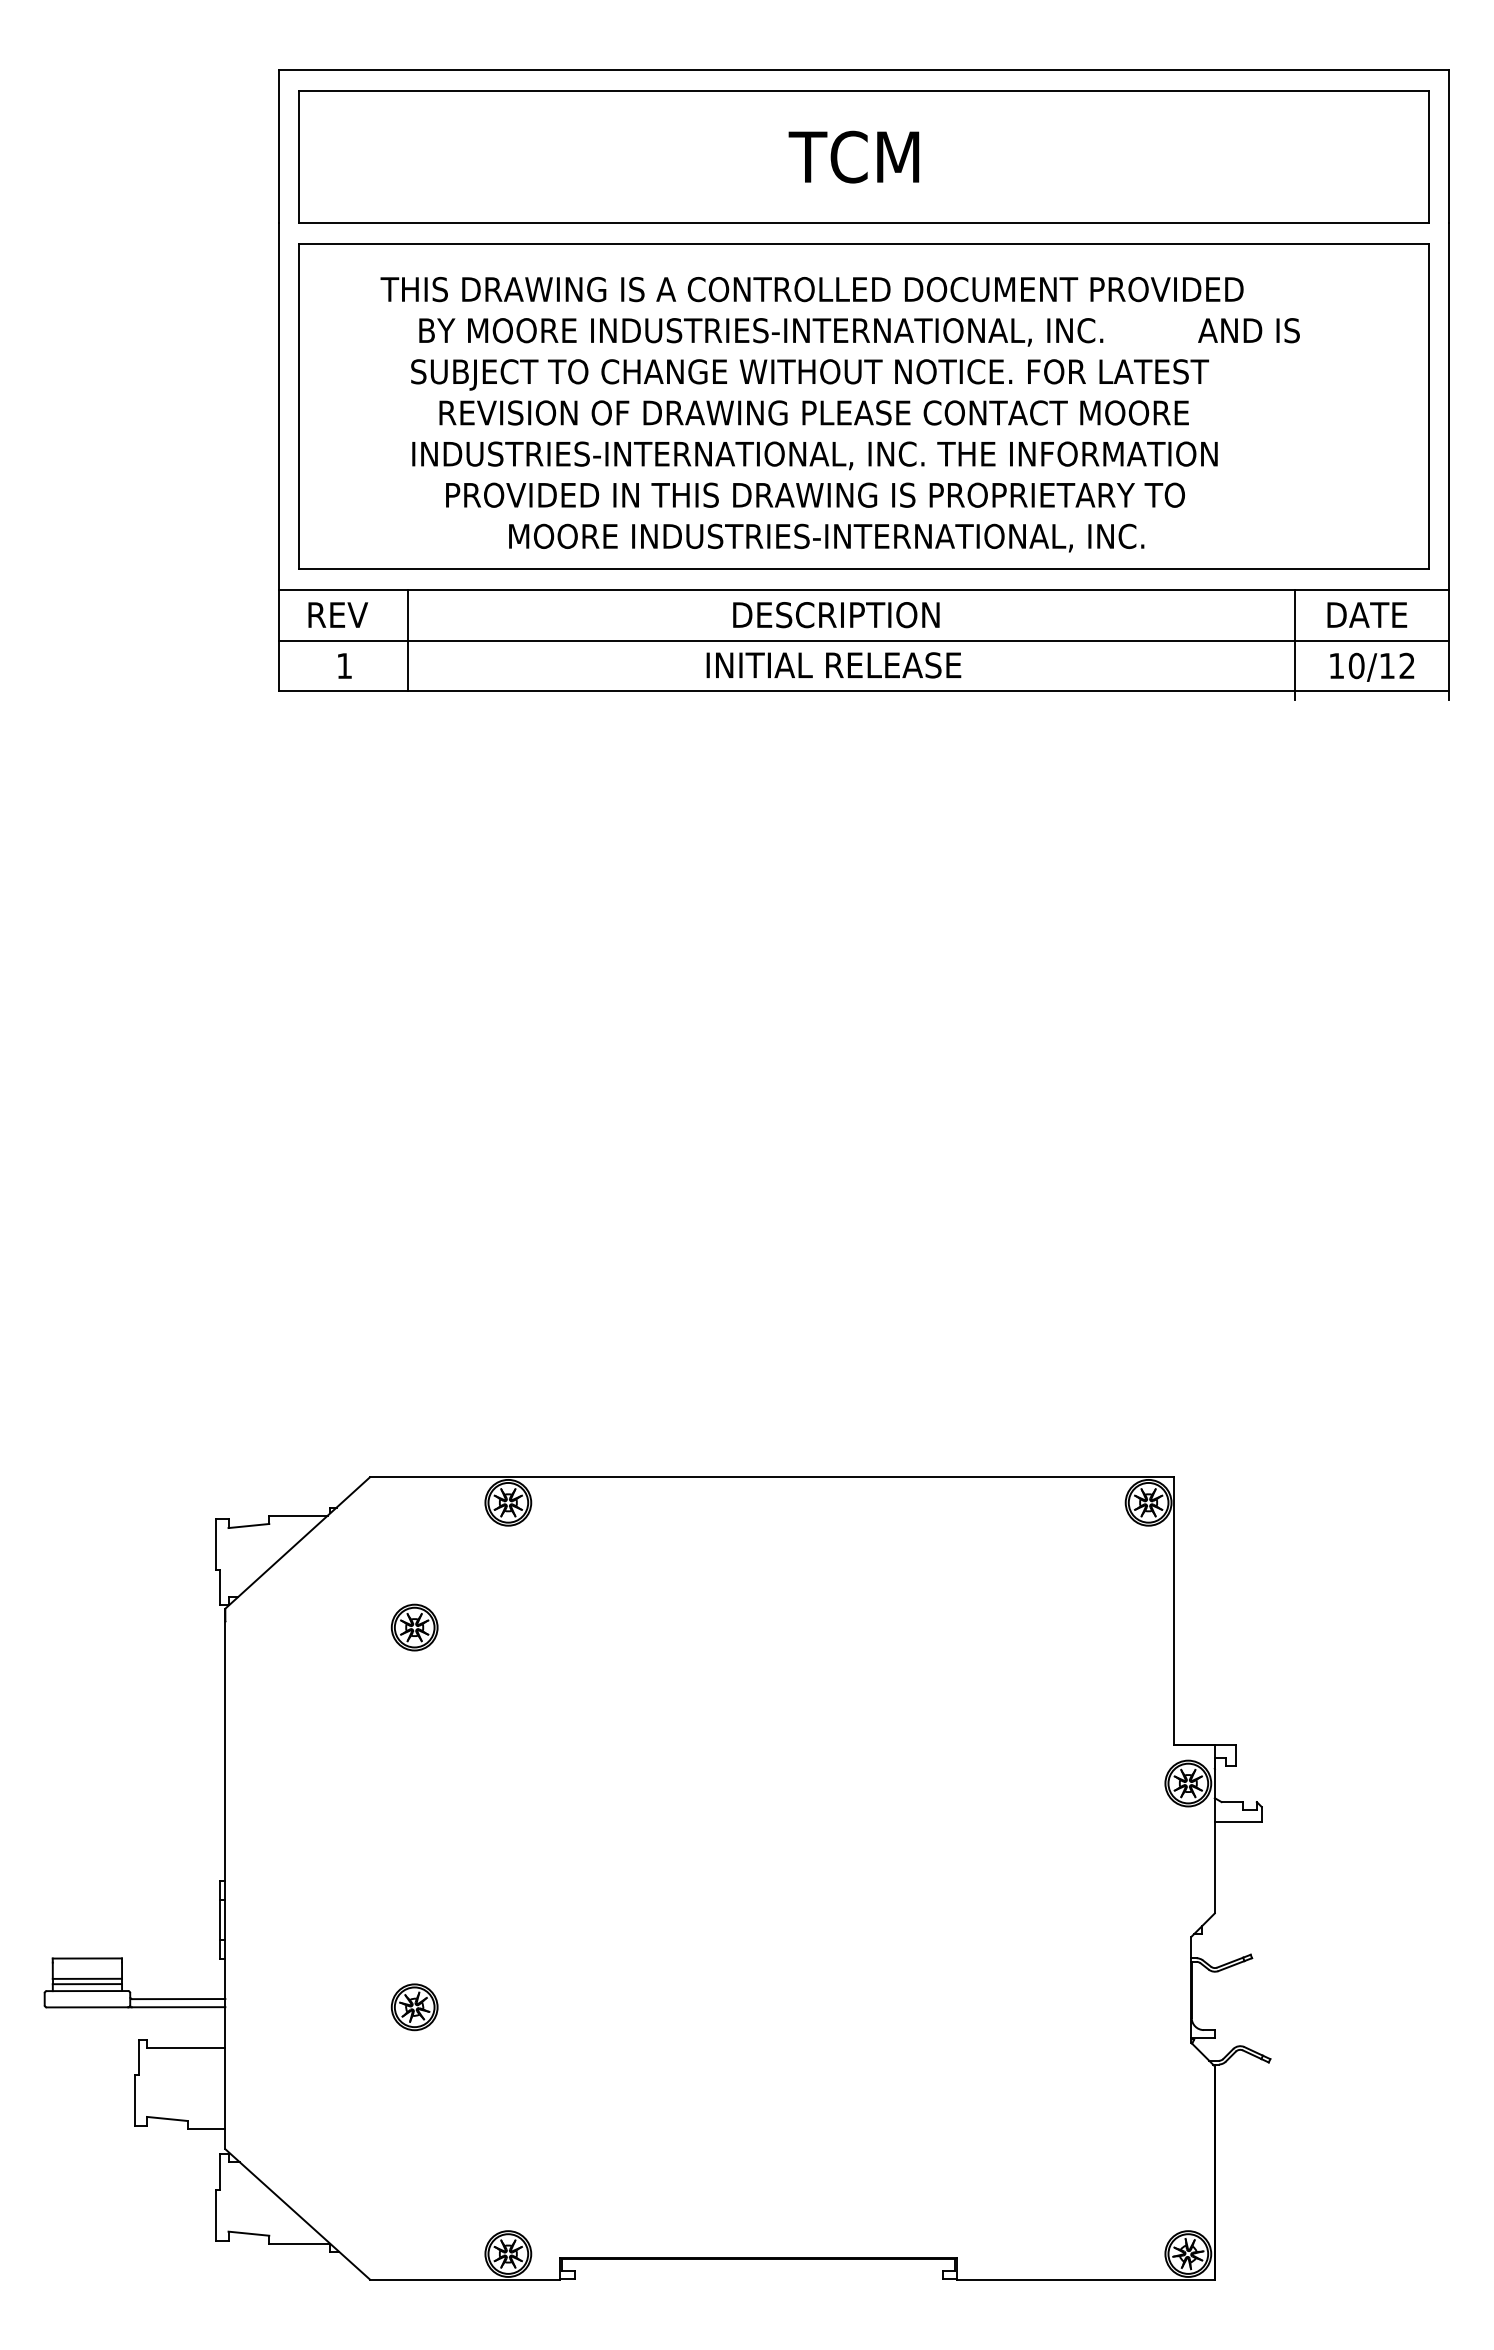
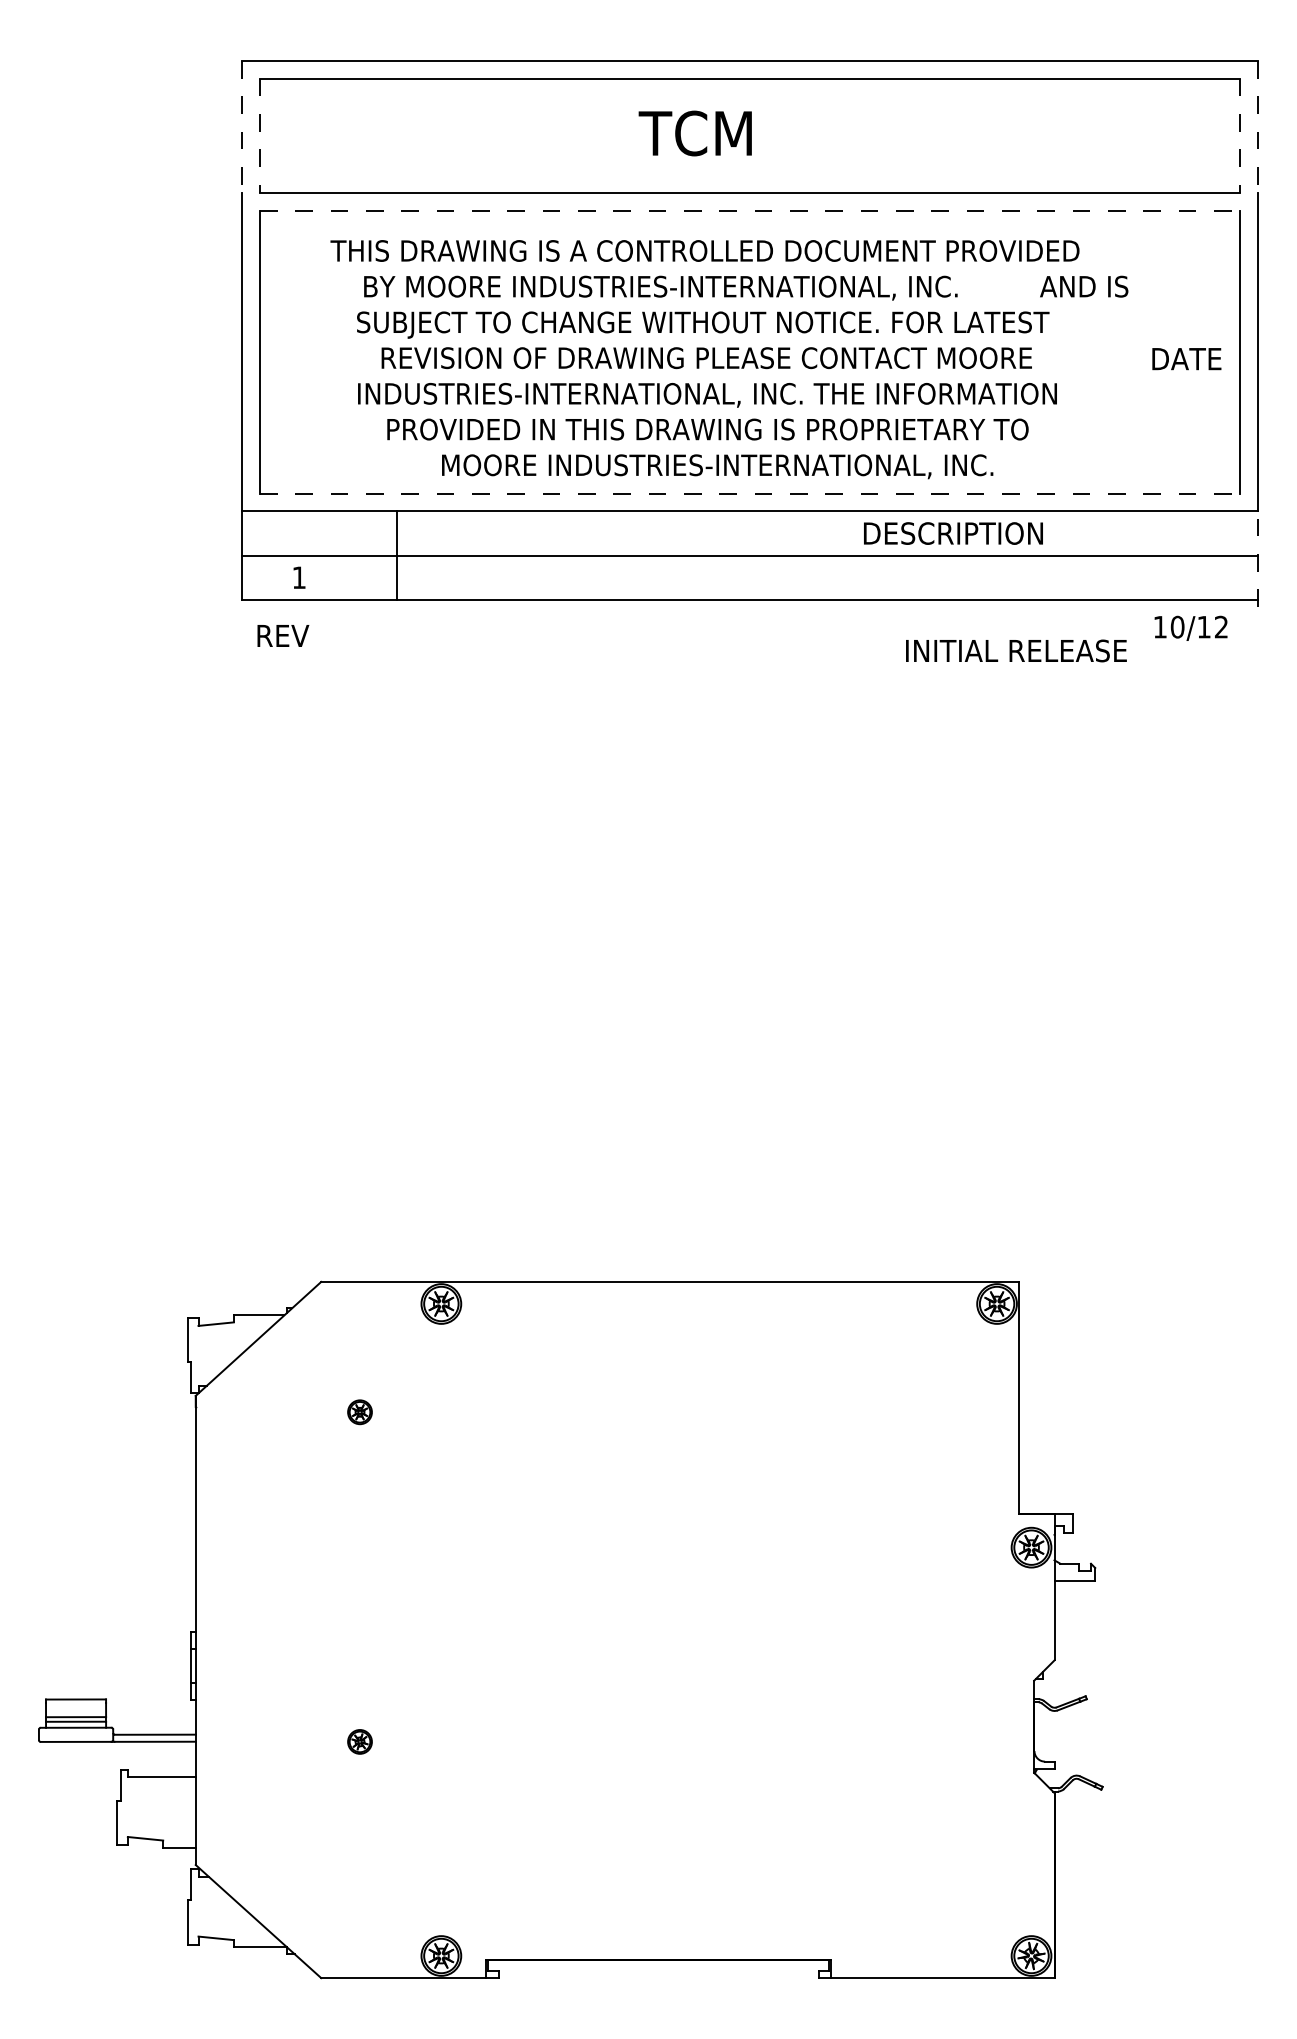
line: (278, 147) -> (241, 127), solid -> dashed
line: (1449, 147) -> (1258, 127), solid -> dashed
text: (853, 156) -> (694, 132), moved
line: (299, 157) -> (260, 136), solid -> dashed
line: (1428, 157) -> (1239, 136), solid -> dashed
line: (863, 243) -> (749, 211), solid -> dashed
line: (863, 569) -> (749, 493), solid -> dashed
text: (338, 614) -> (283, 635), moved
text: (1367, 614) -> (1187, 358), moved
text: (836, 615) -> (953, 533), moved
line: (407, 640) -> (396, 555), moved
line: (1295, 644) -> (1124, 559), removed
line: (1449, 644) -> (1258, 559), solid -> dashed
text: (833, 665) -> (1016, 651), moved
text: (1372, 666) -> (1191, 627), moved
part: (414, 1627) -> (359, 1412), size x0.6
part: (414, 2007) -> (359, 1742), size x0.6

